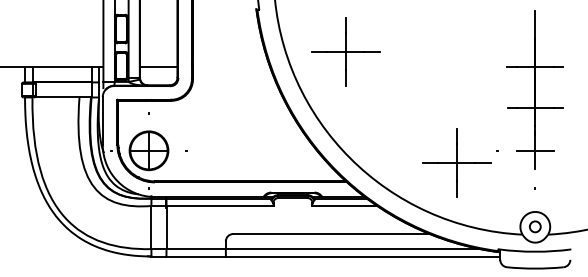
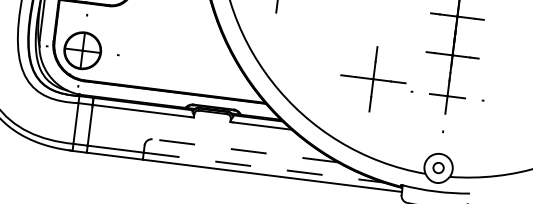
part: (456, 162) -> (373, 78), moved
line: (331, 234) -> (245, 151), solid -> dashed
line: (353, 249) -> (264, 168), solid -> dashed

